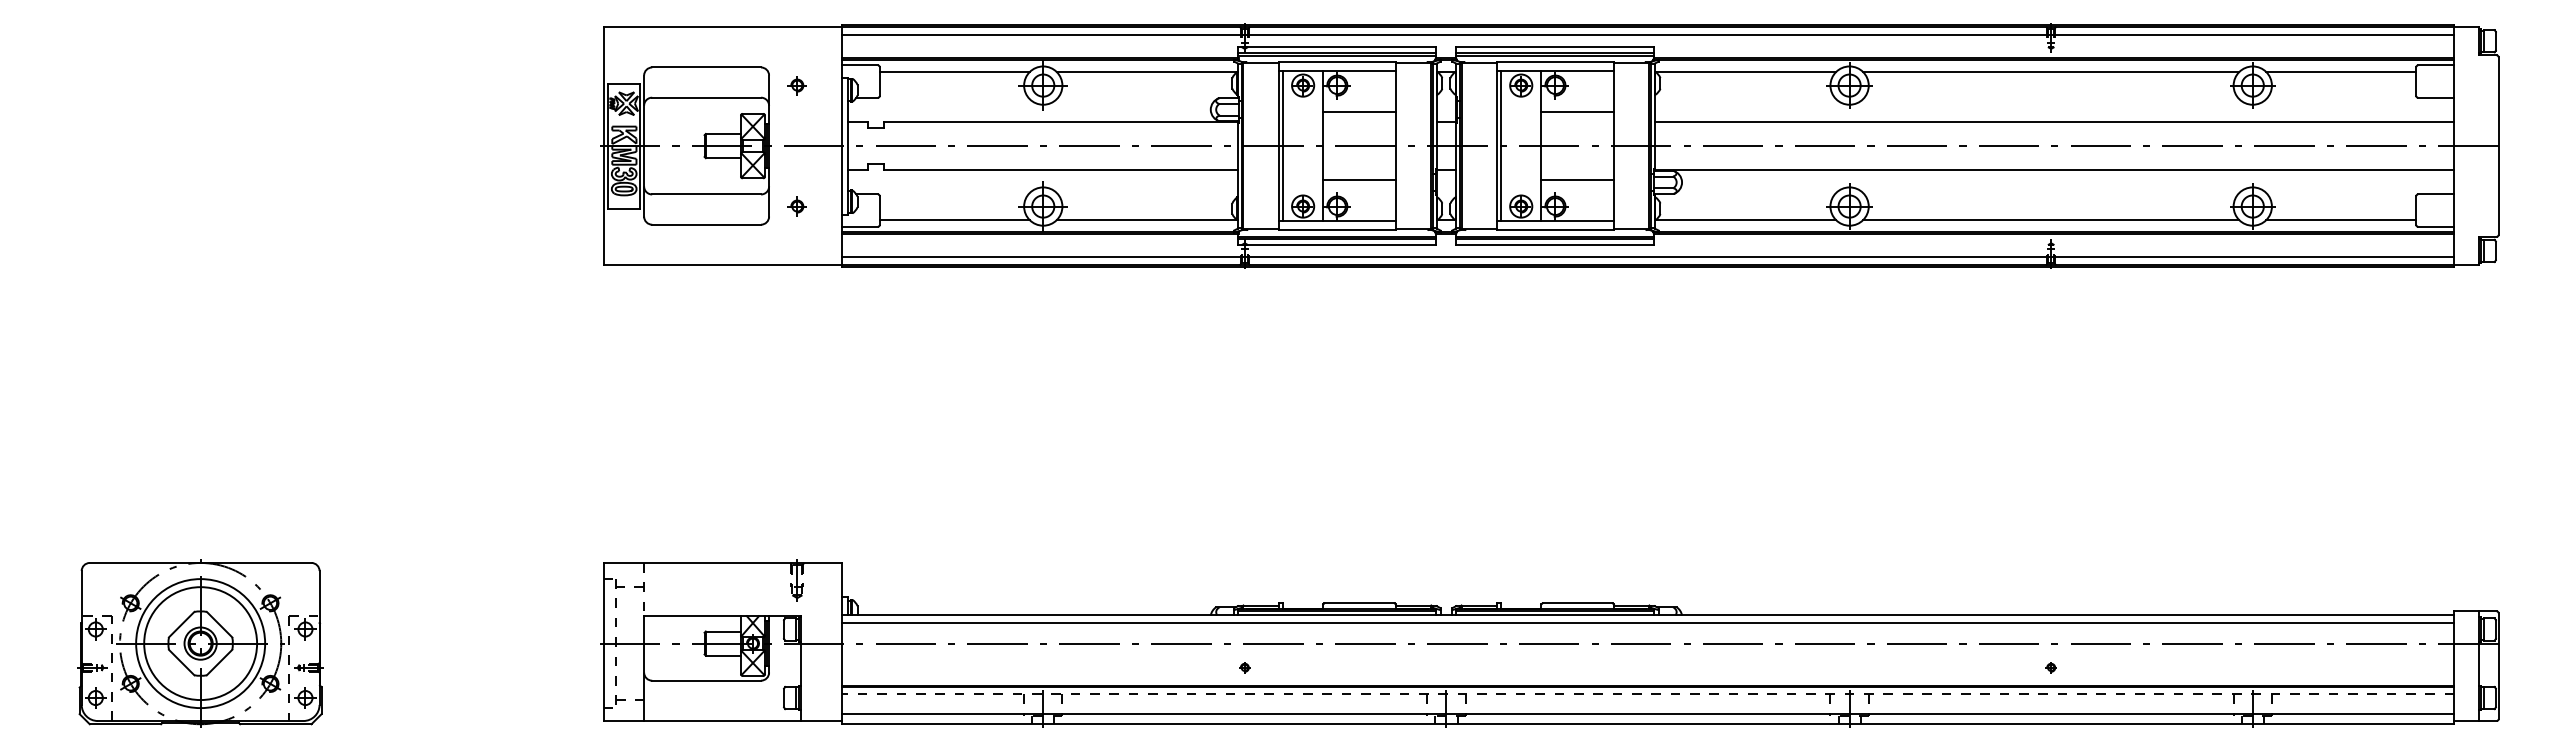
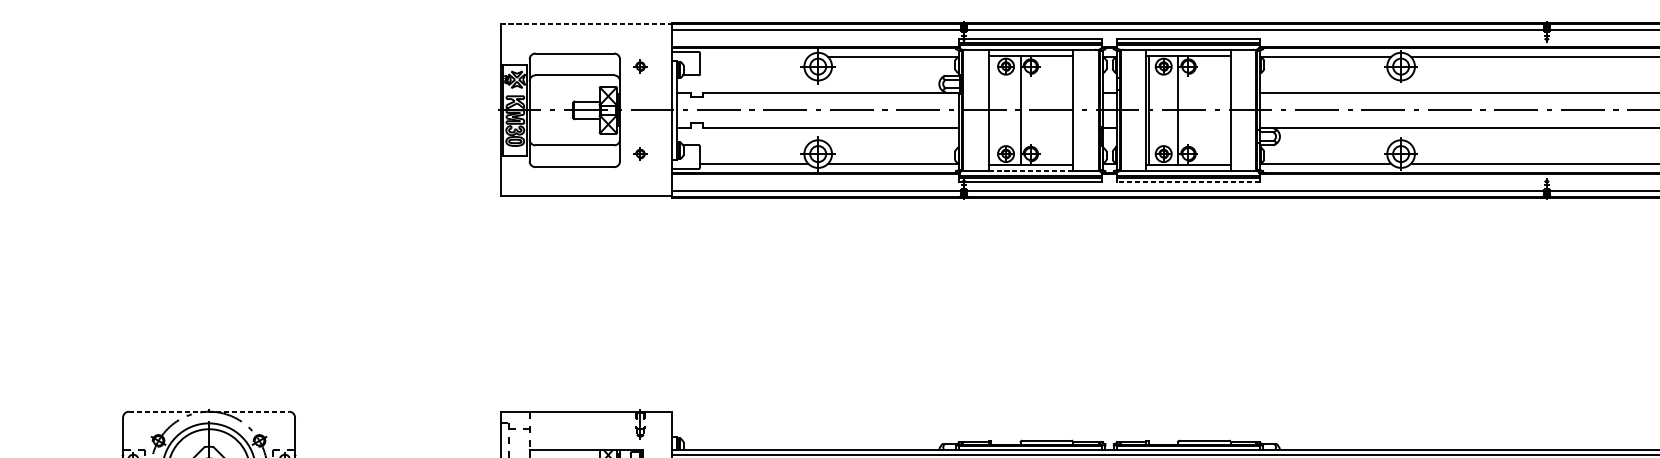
line: (722, 27) -> (586, 24), solid -> dashed
line: (954, 72) -> (754, 57), removed
line: (1359, 112) -> (1046, 86), removed
line: (1577, 112) -> (1204, 86), removed
line: (1282, 145) -> (991, 109), removed
line: (1359, 179) -> (1046, 134), removed
line: (1577, 179) -> (1204, 134), removed
line: (1337, 229) -> (1030, 170), solid -> dashed
line: (1555, 244) -> (1188, 181), solid -> dashed
line: (200, 562) -> (208, 411), solid -> dashed

